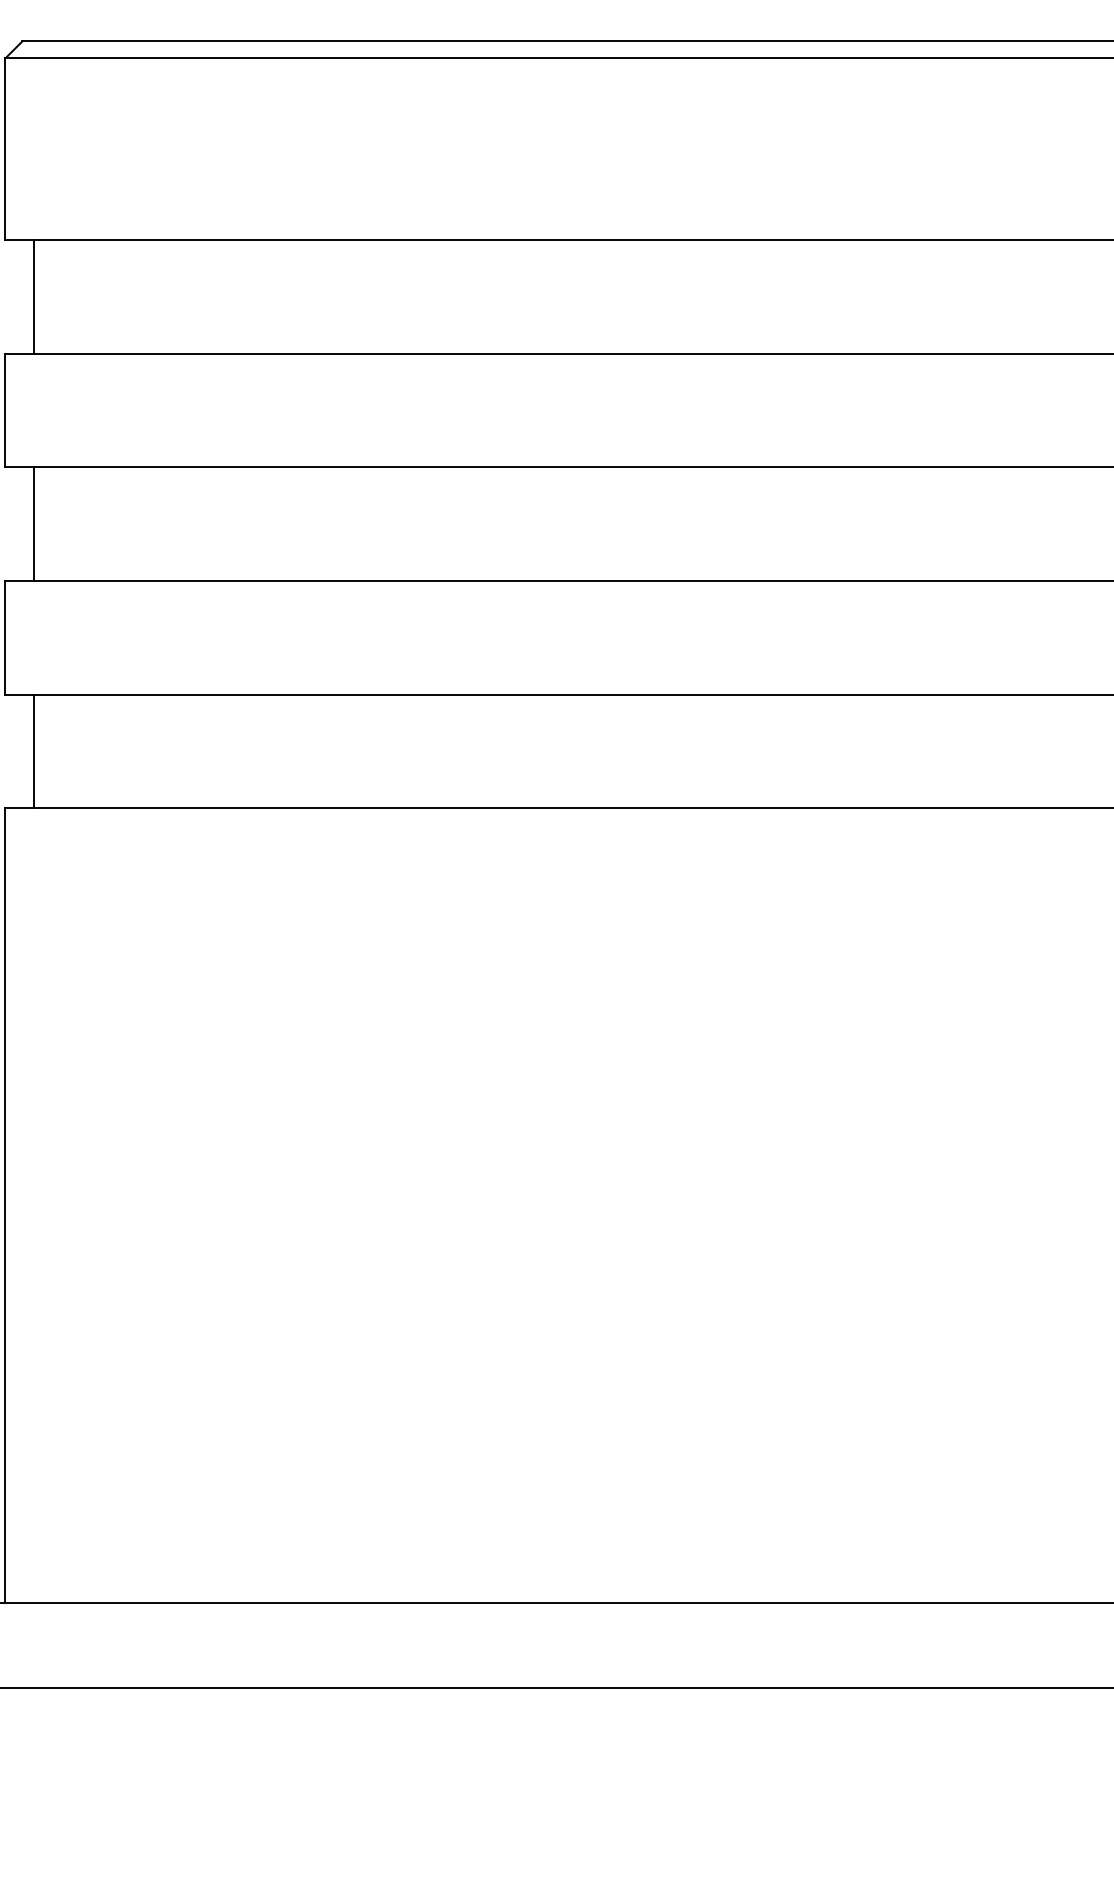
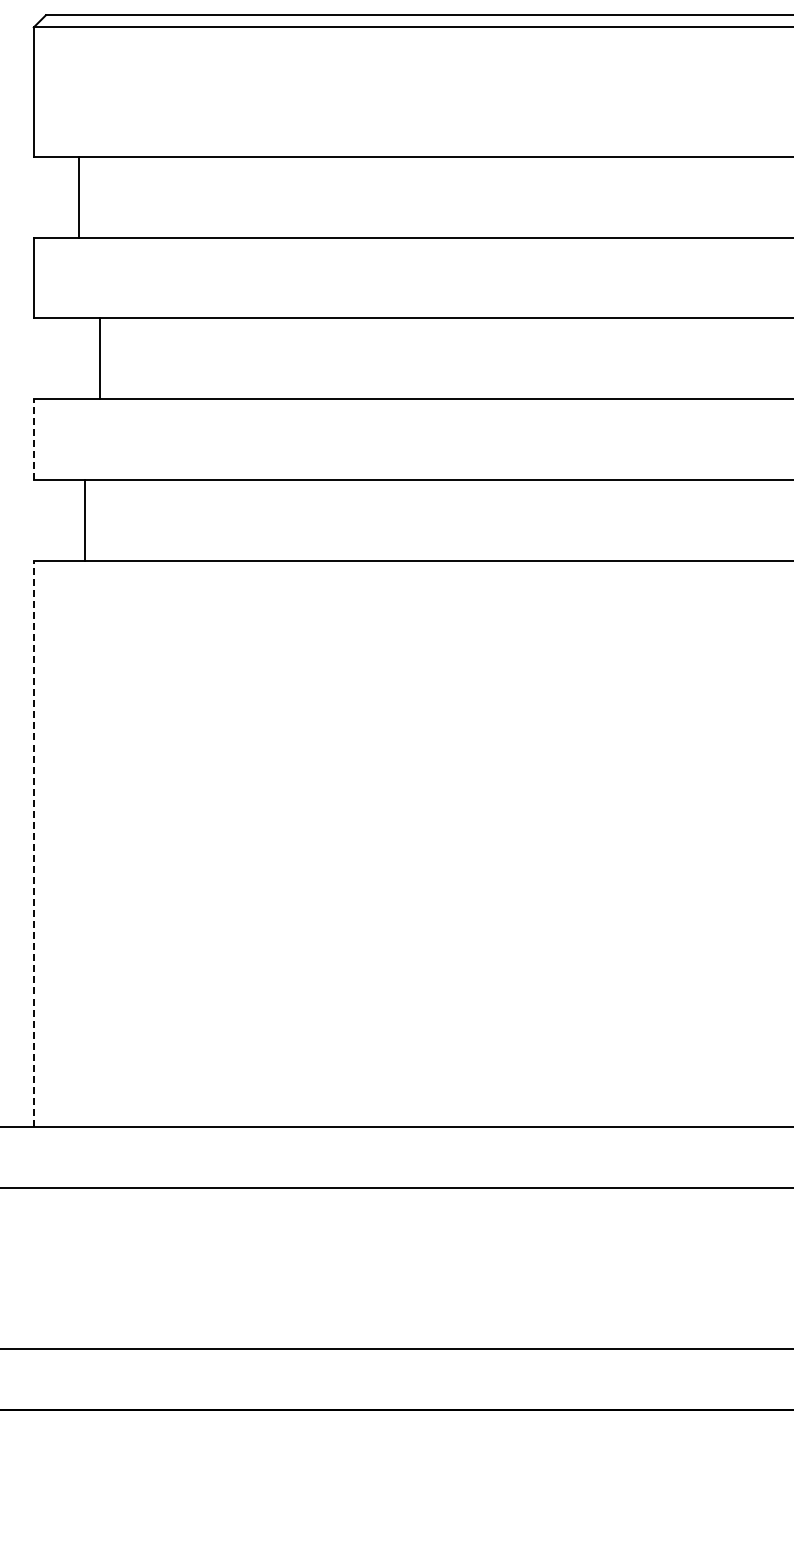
line: (34, 295) -> (79, 196), moved
line: (34, 523) -> (100, 358), moved
line: (4, 637) -> (33, 439), solid -> dashed
line: (34, 751) -> (85, 520), moved
line: (4, 1206) -> (33, 844), solid -> dashed

